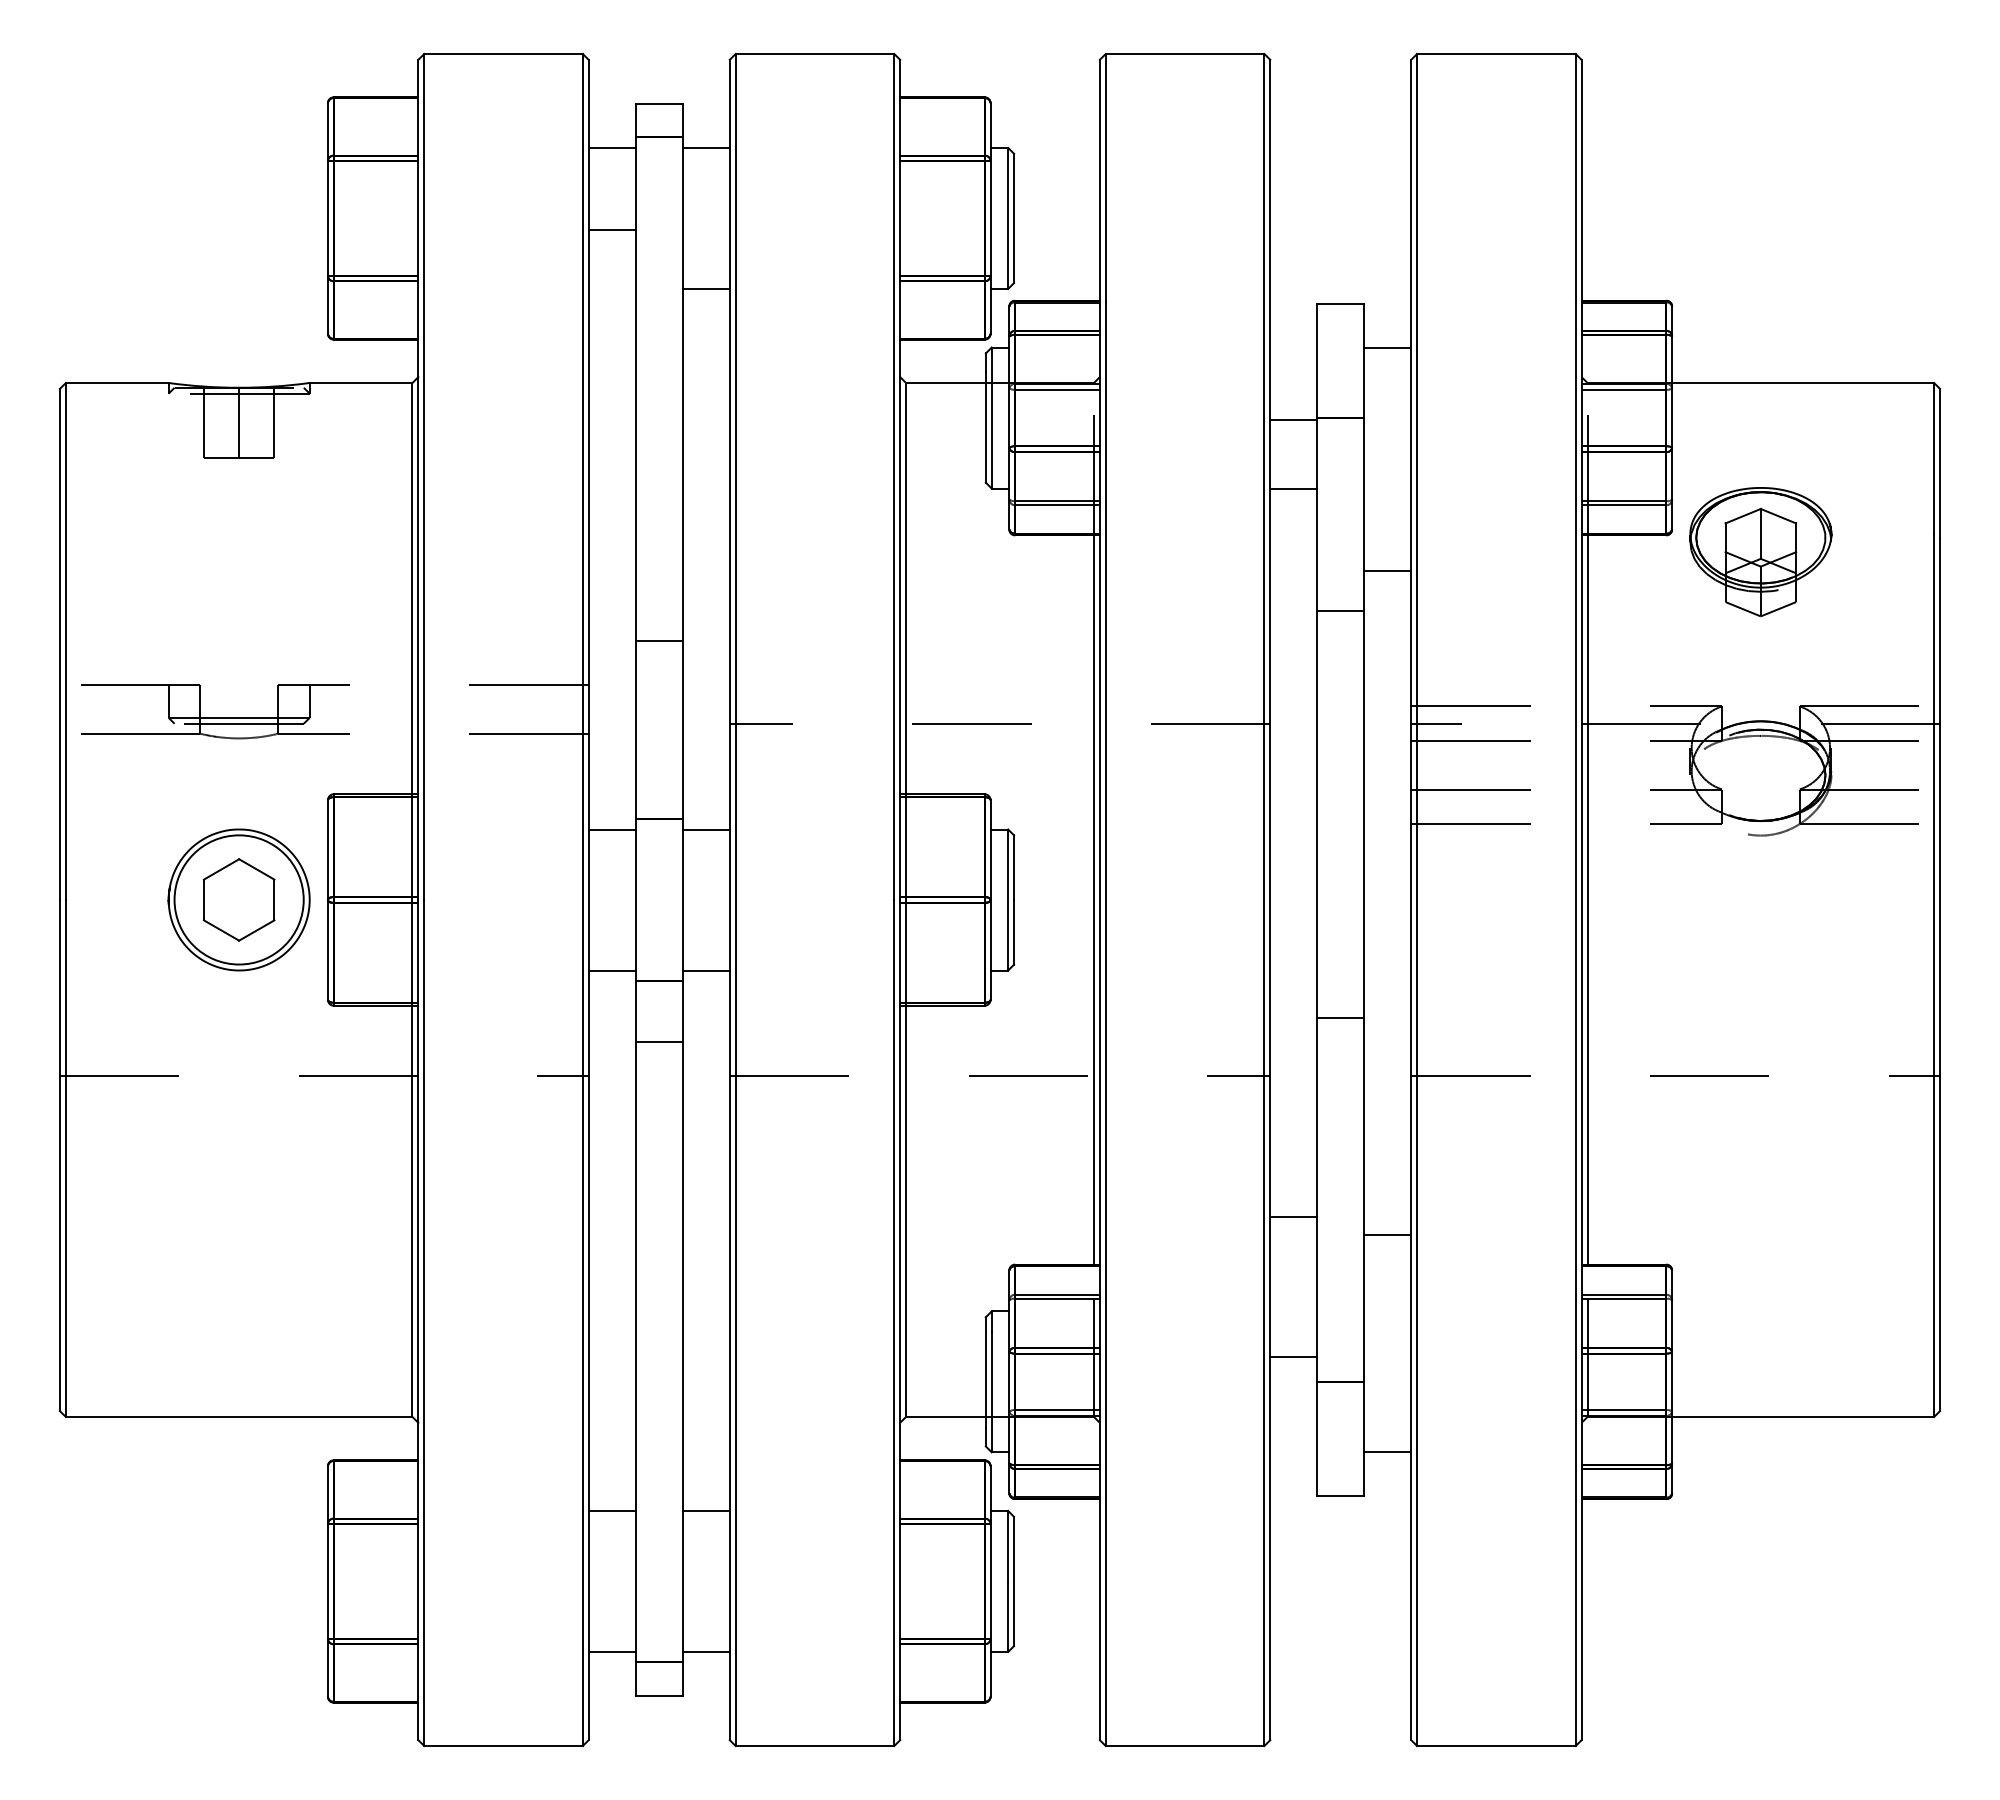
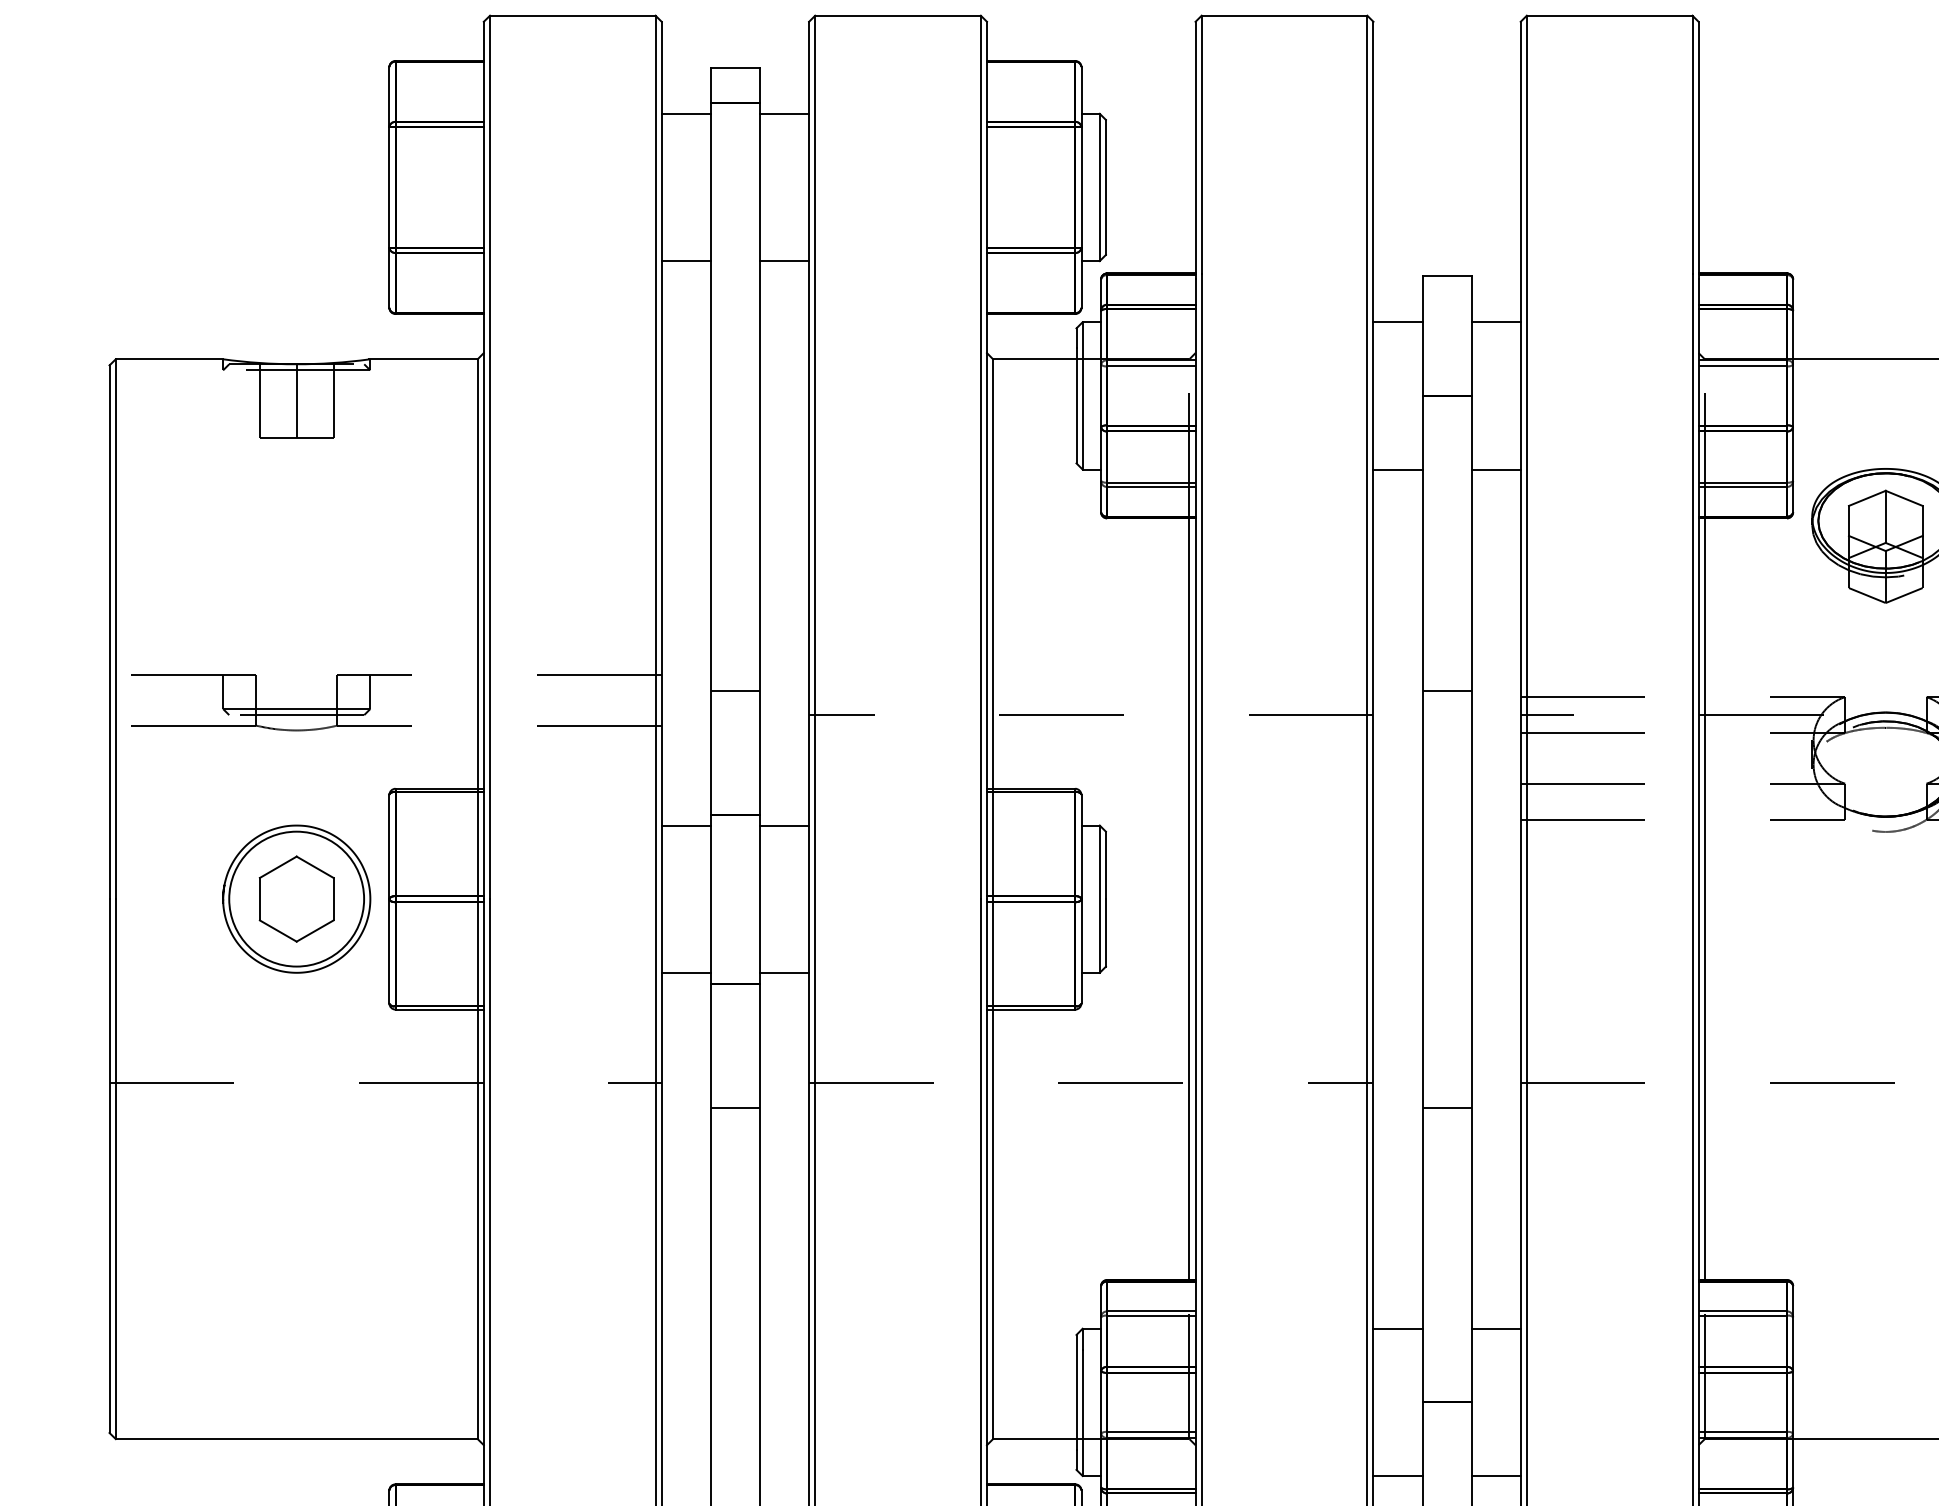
line: (611, 229) -> (685, 260), moved
line: (1293, 419) -> (1397, 322), moved
line: (1387, 570) -> (1495, 469), moved
line: (1340, 611) -> (1446, 690), moved
line: (658, 641) -> (734, 690), moved
line: (1340, 1017) -> (1446, 1107), moved
line: (658, 1041) -> (734, 1107), moved
line: (1293, 1217) -> (1397, 1328), moved
line: (1387, 1235) -> (1495, 1328), moved
line: (1293, 1357) -> (1397, 1476), moved

